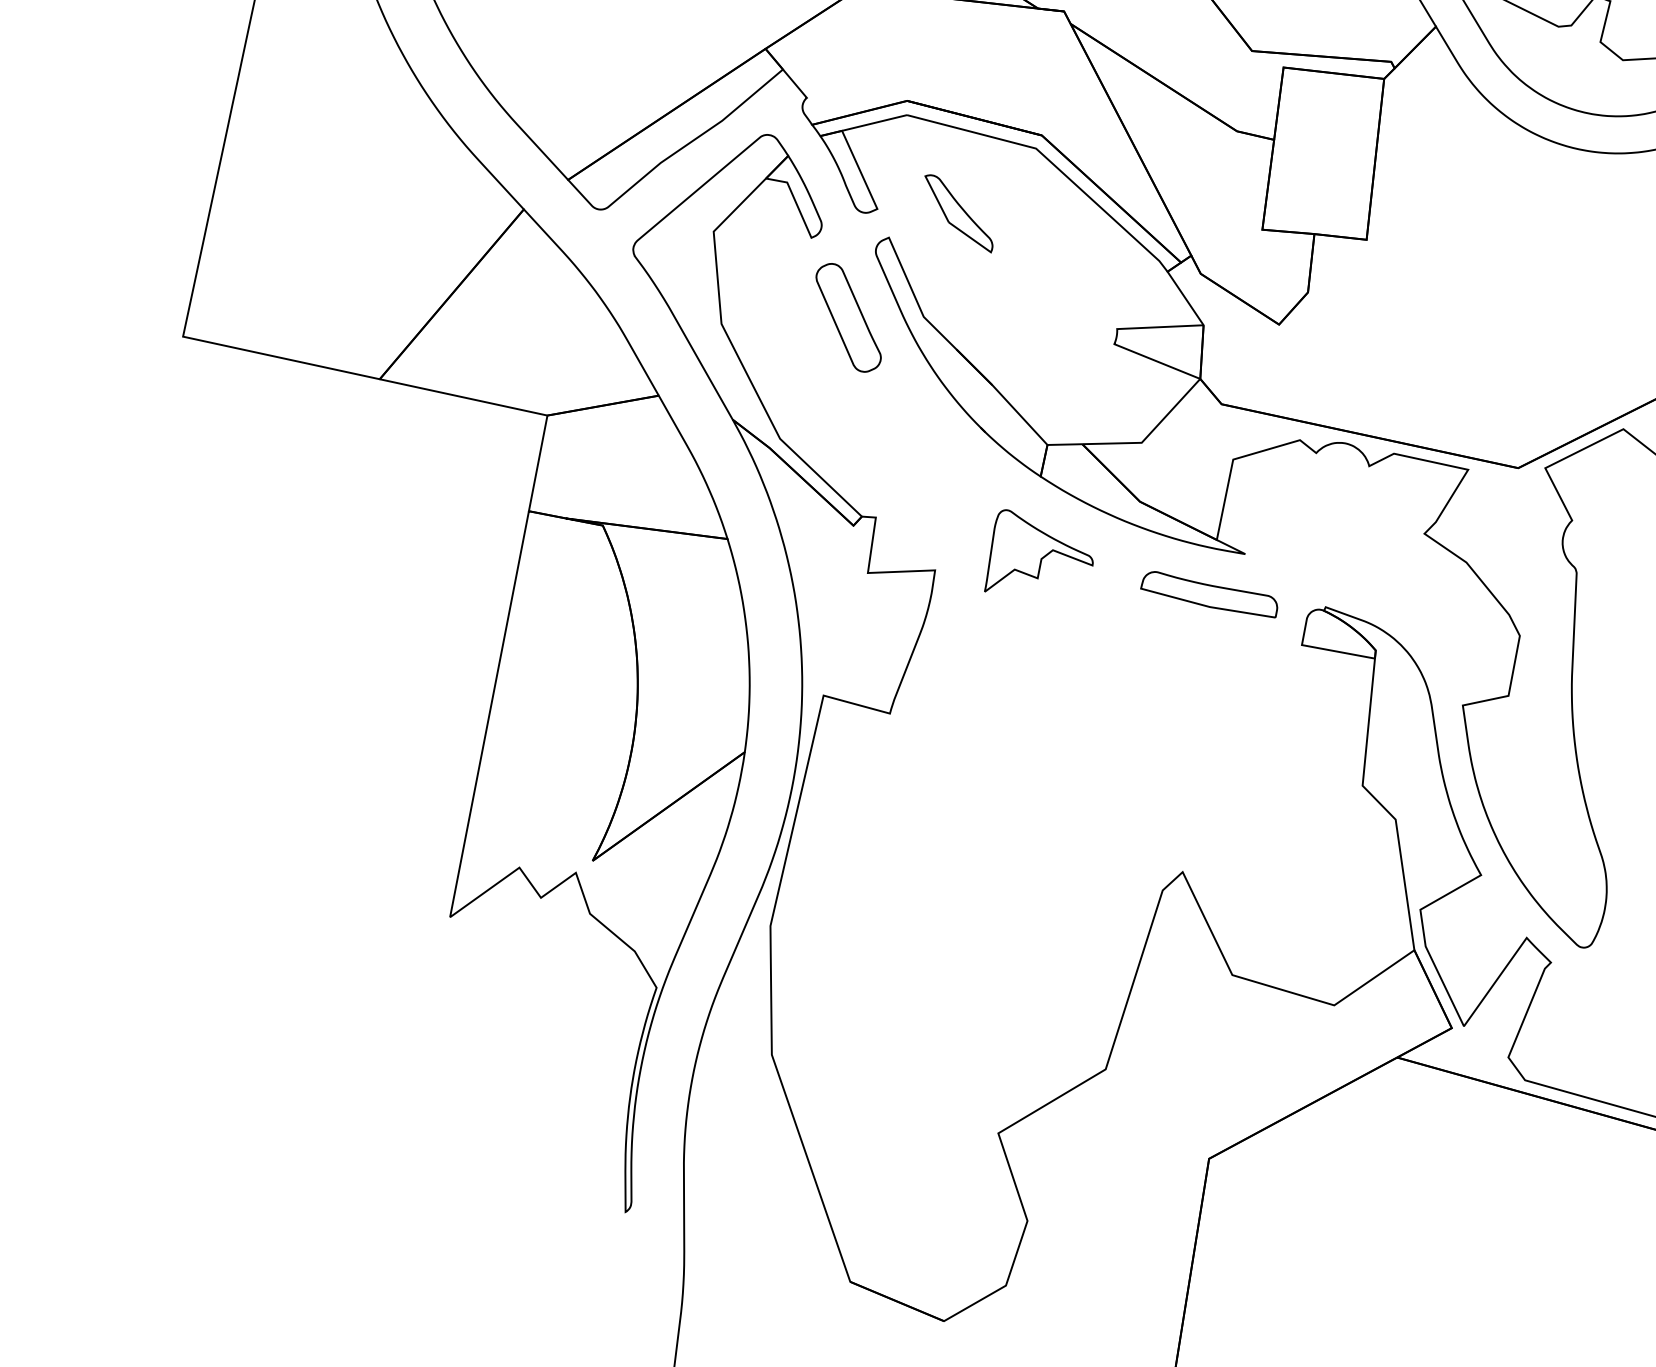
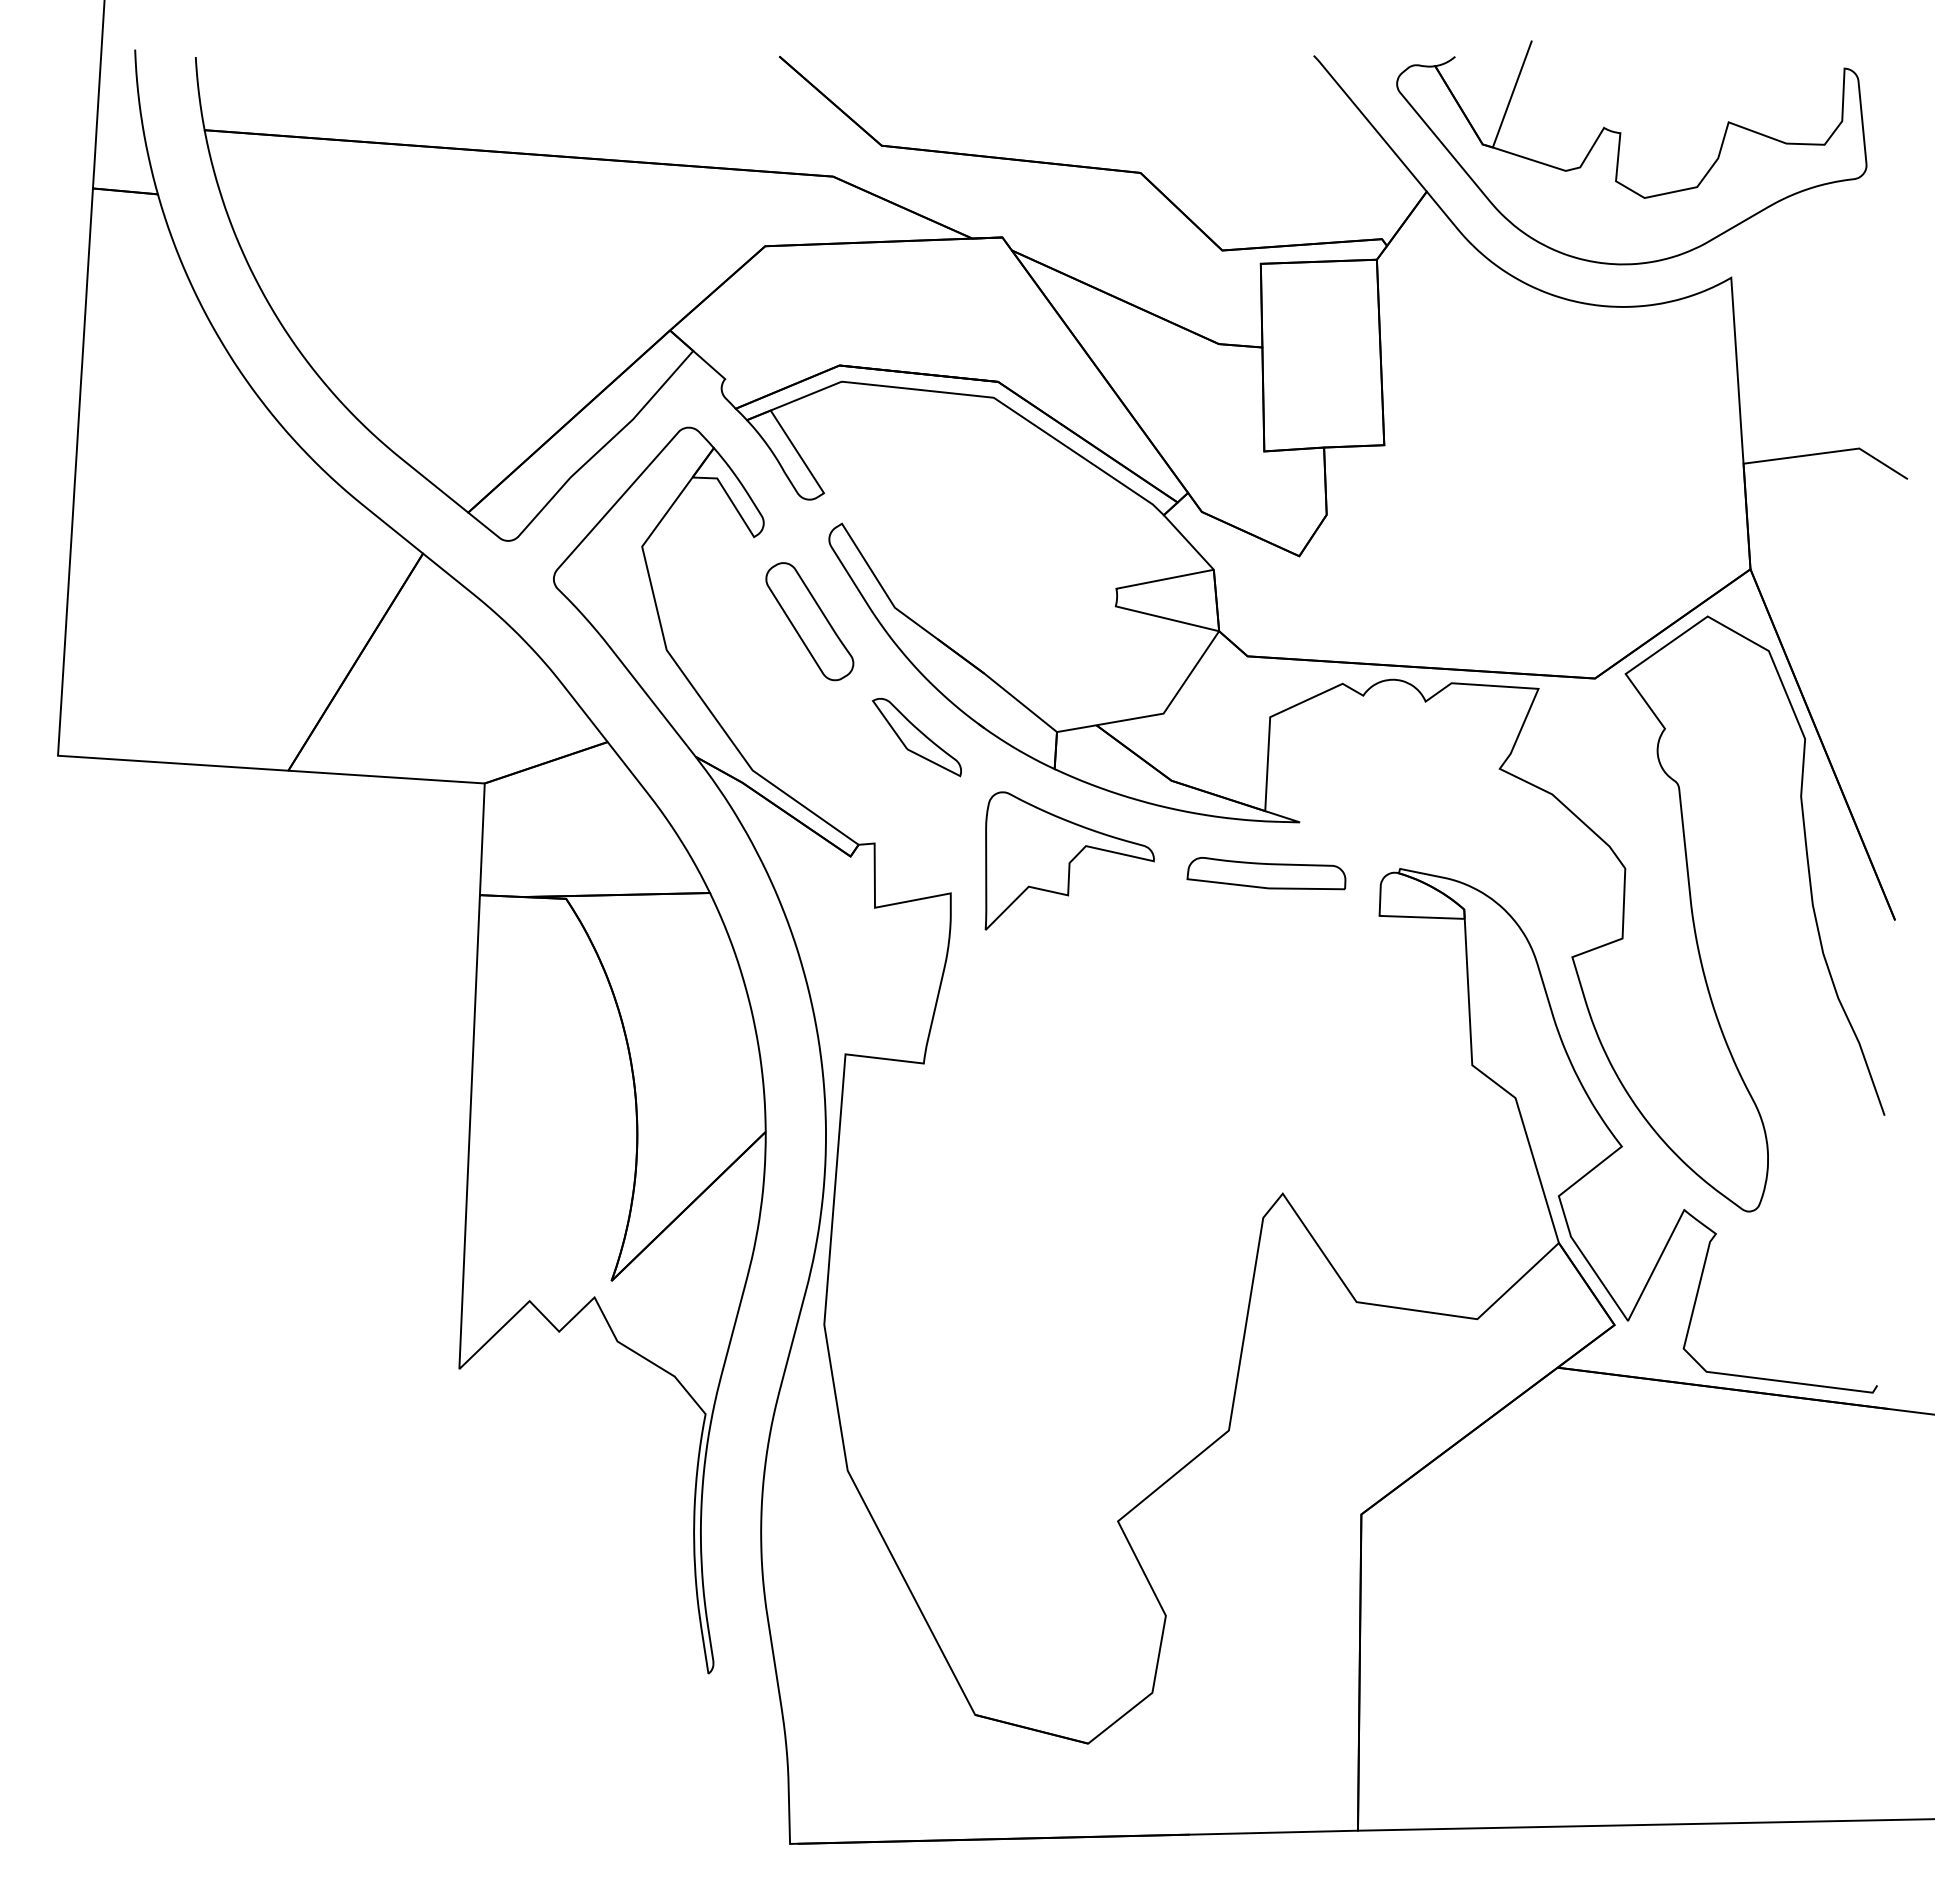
part: (958, 213) -> (916, 737), moved
part: (1041, 557) -> (1069, 860), size x1.43

